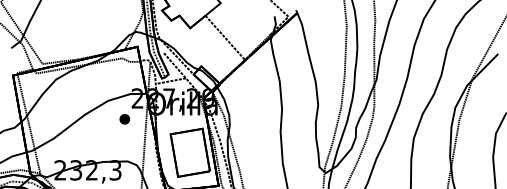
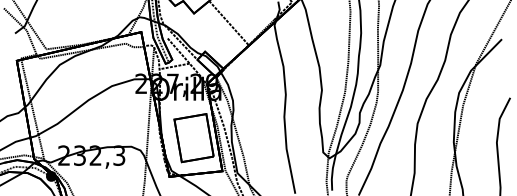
part: (124, 119) -> (128, 104), removed

